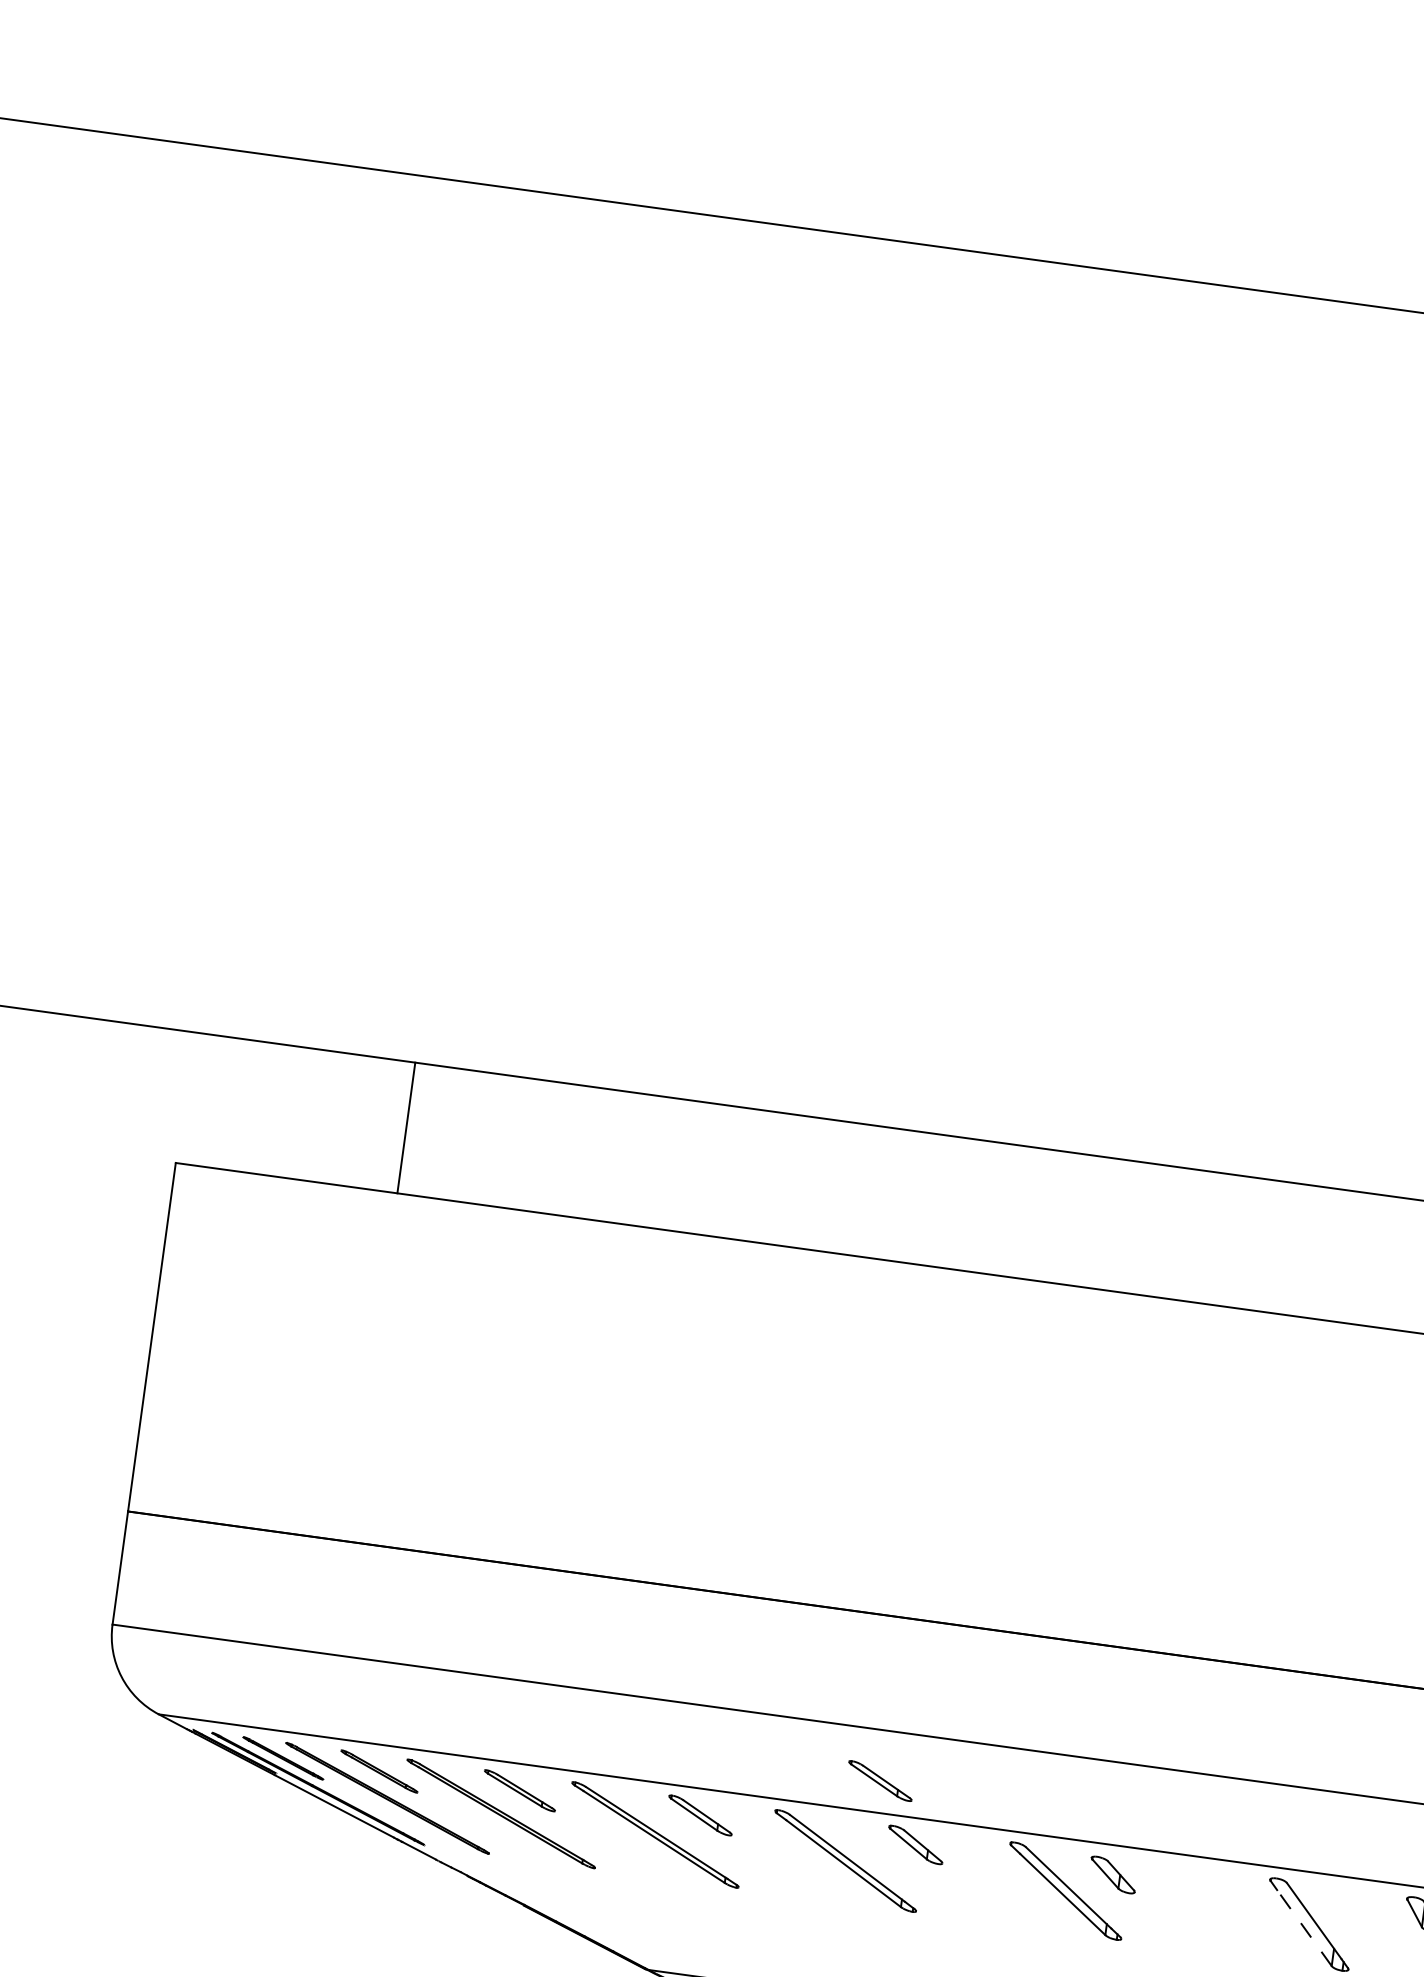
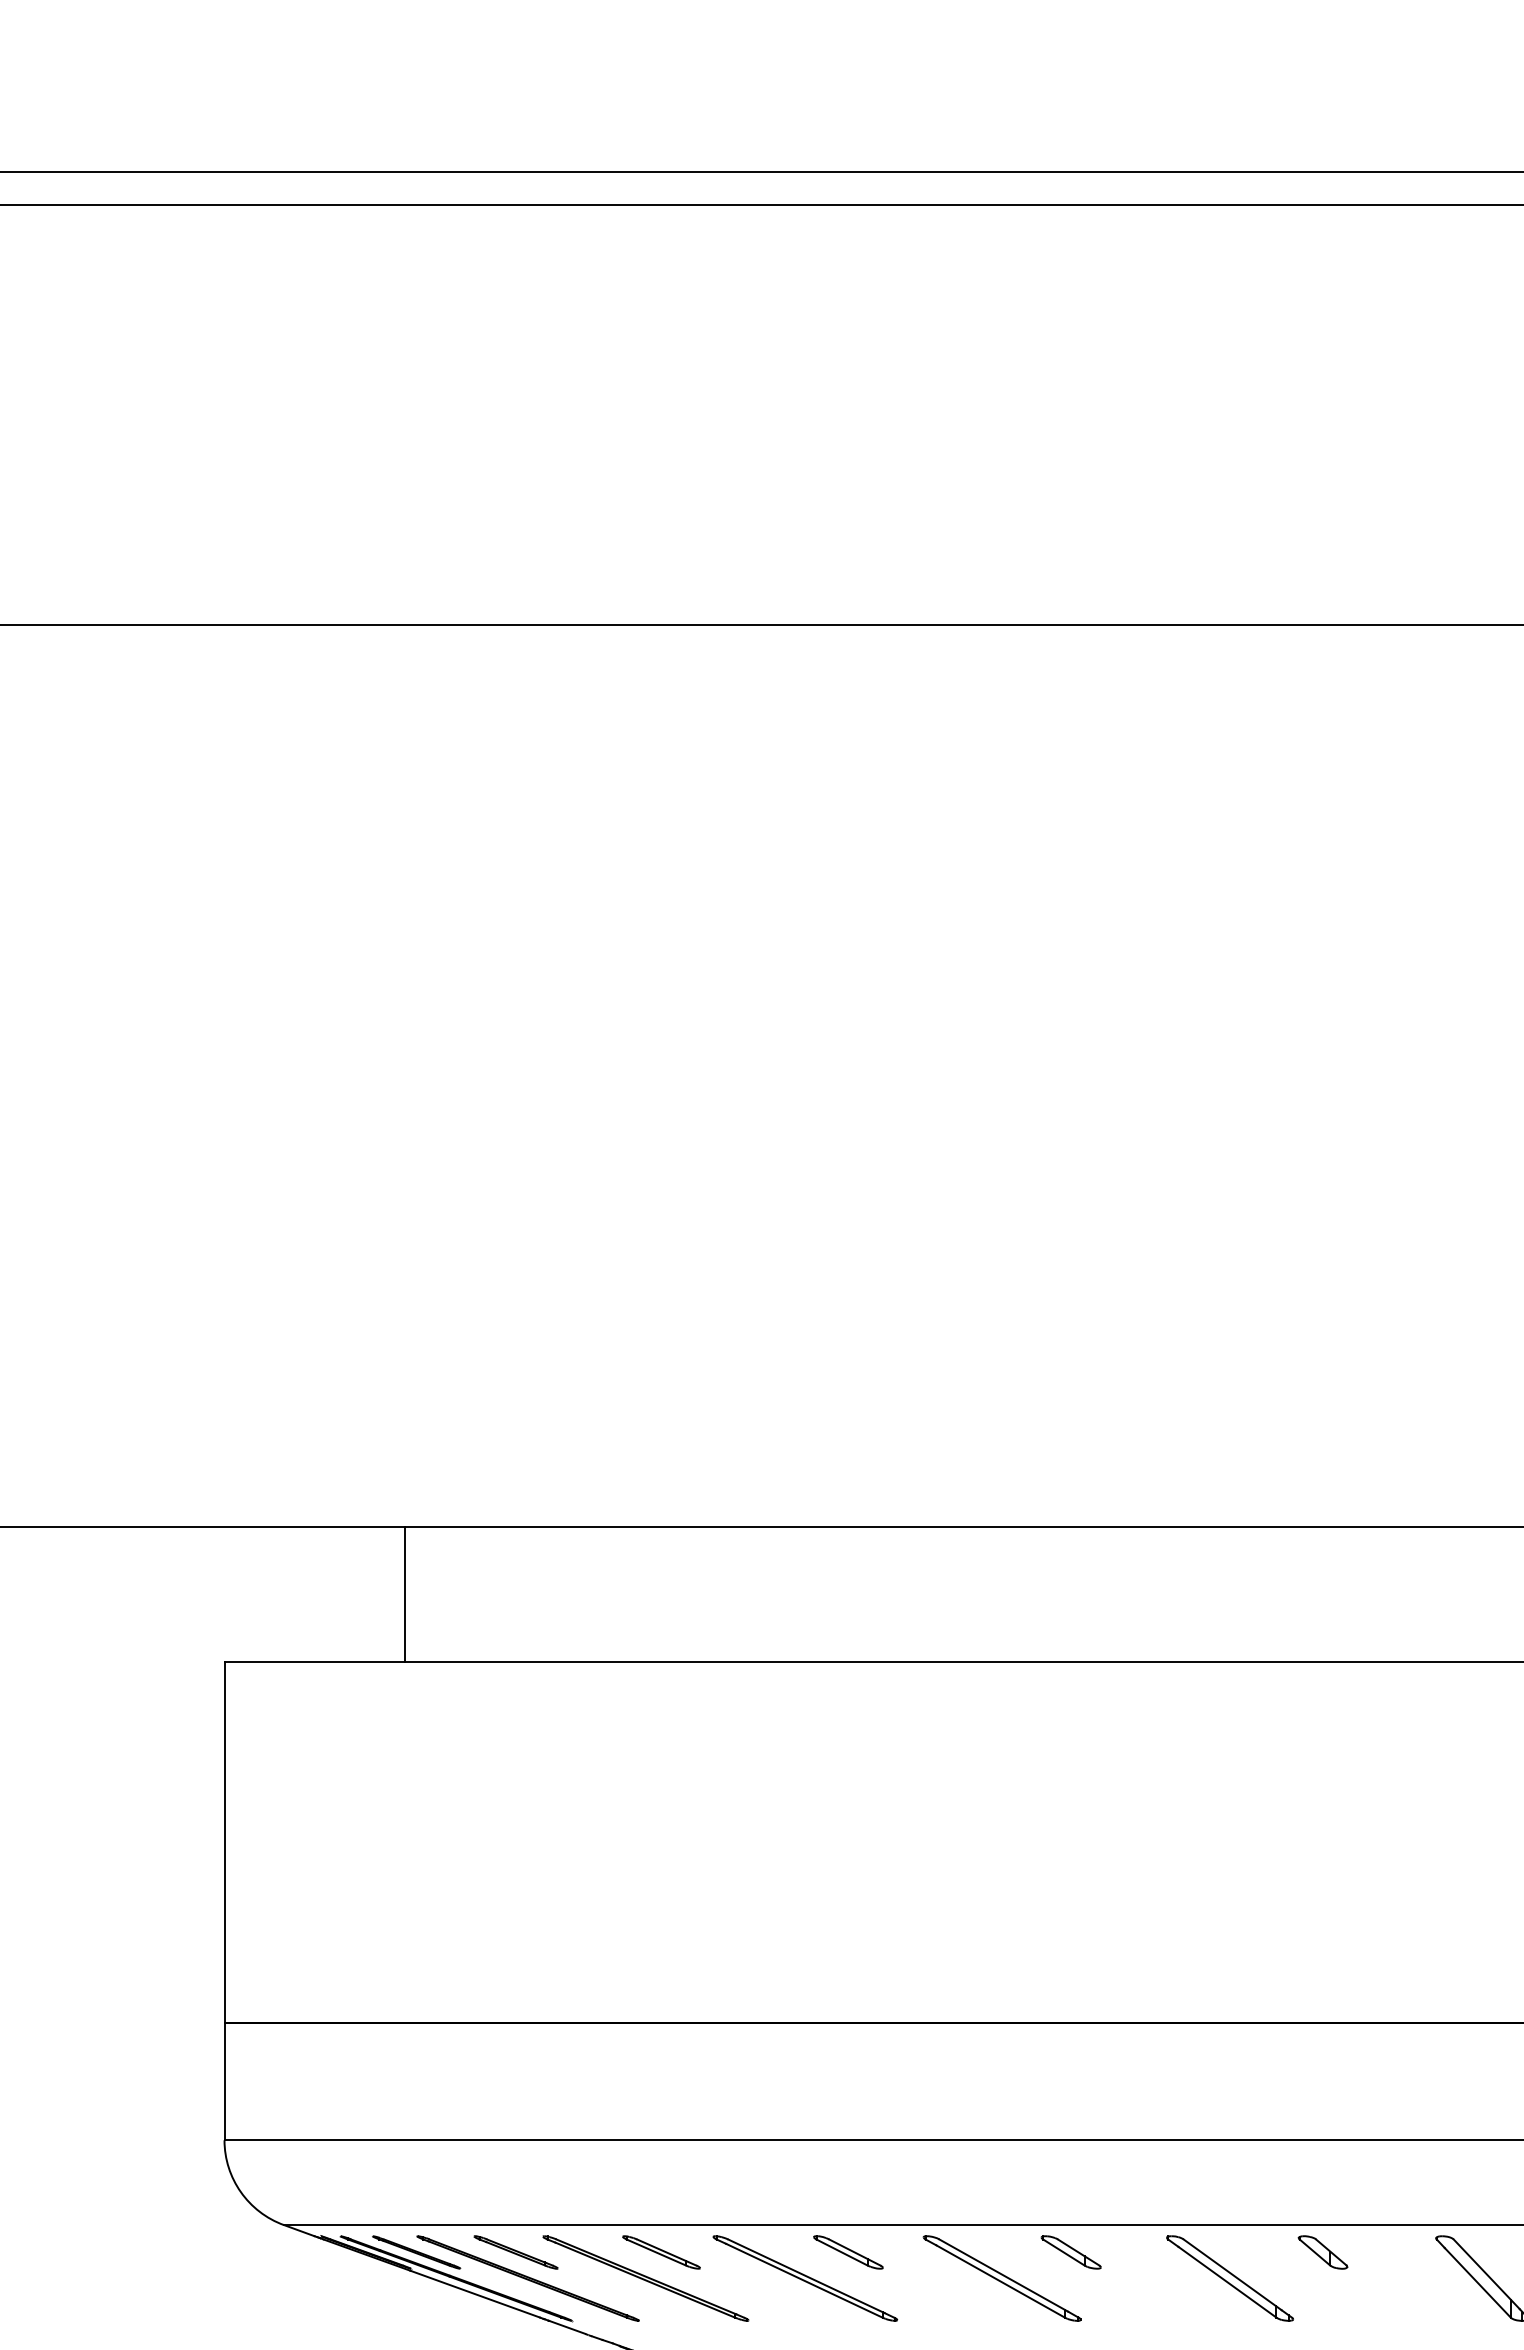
line: (406, 1127) -> (404, 1594), moved
part: (880, 1781) -> (1026, 2192), removed
part: (1112, 1874) -> (1322, 2252), moved
line: (1304, 1927) -> (1477, 2282), dashed -> solid

